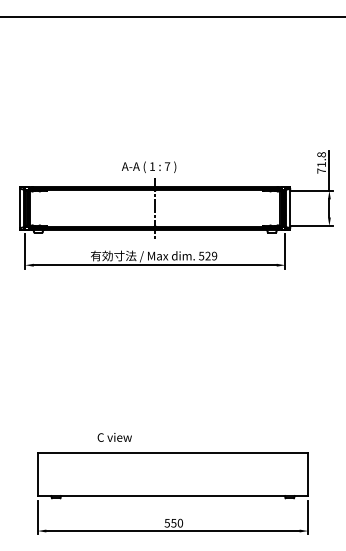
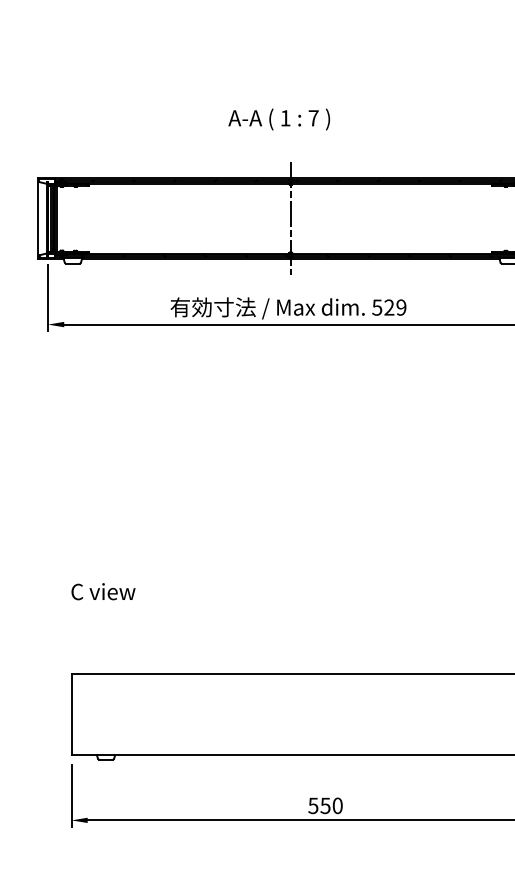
text: (149, 166) -> (280, 118), moved
text: (114, 437) -> (102, 591), moved

